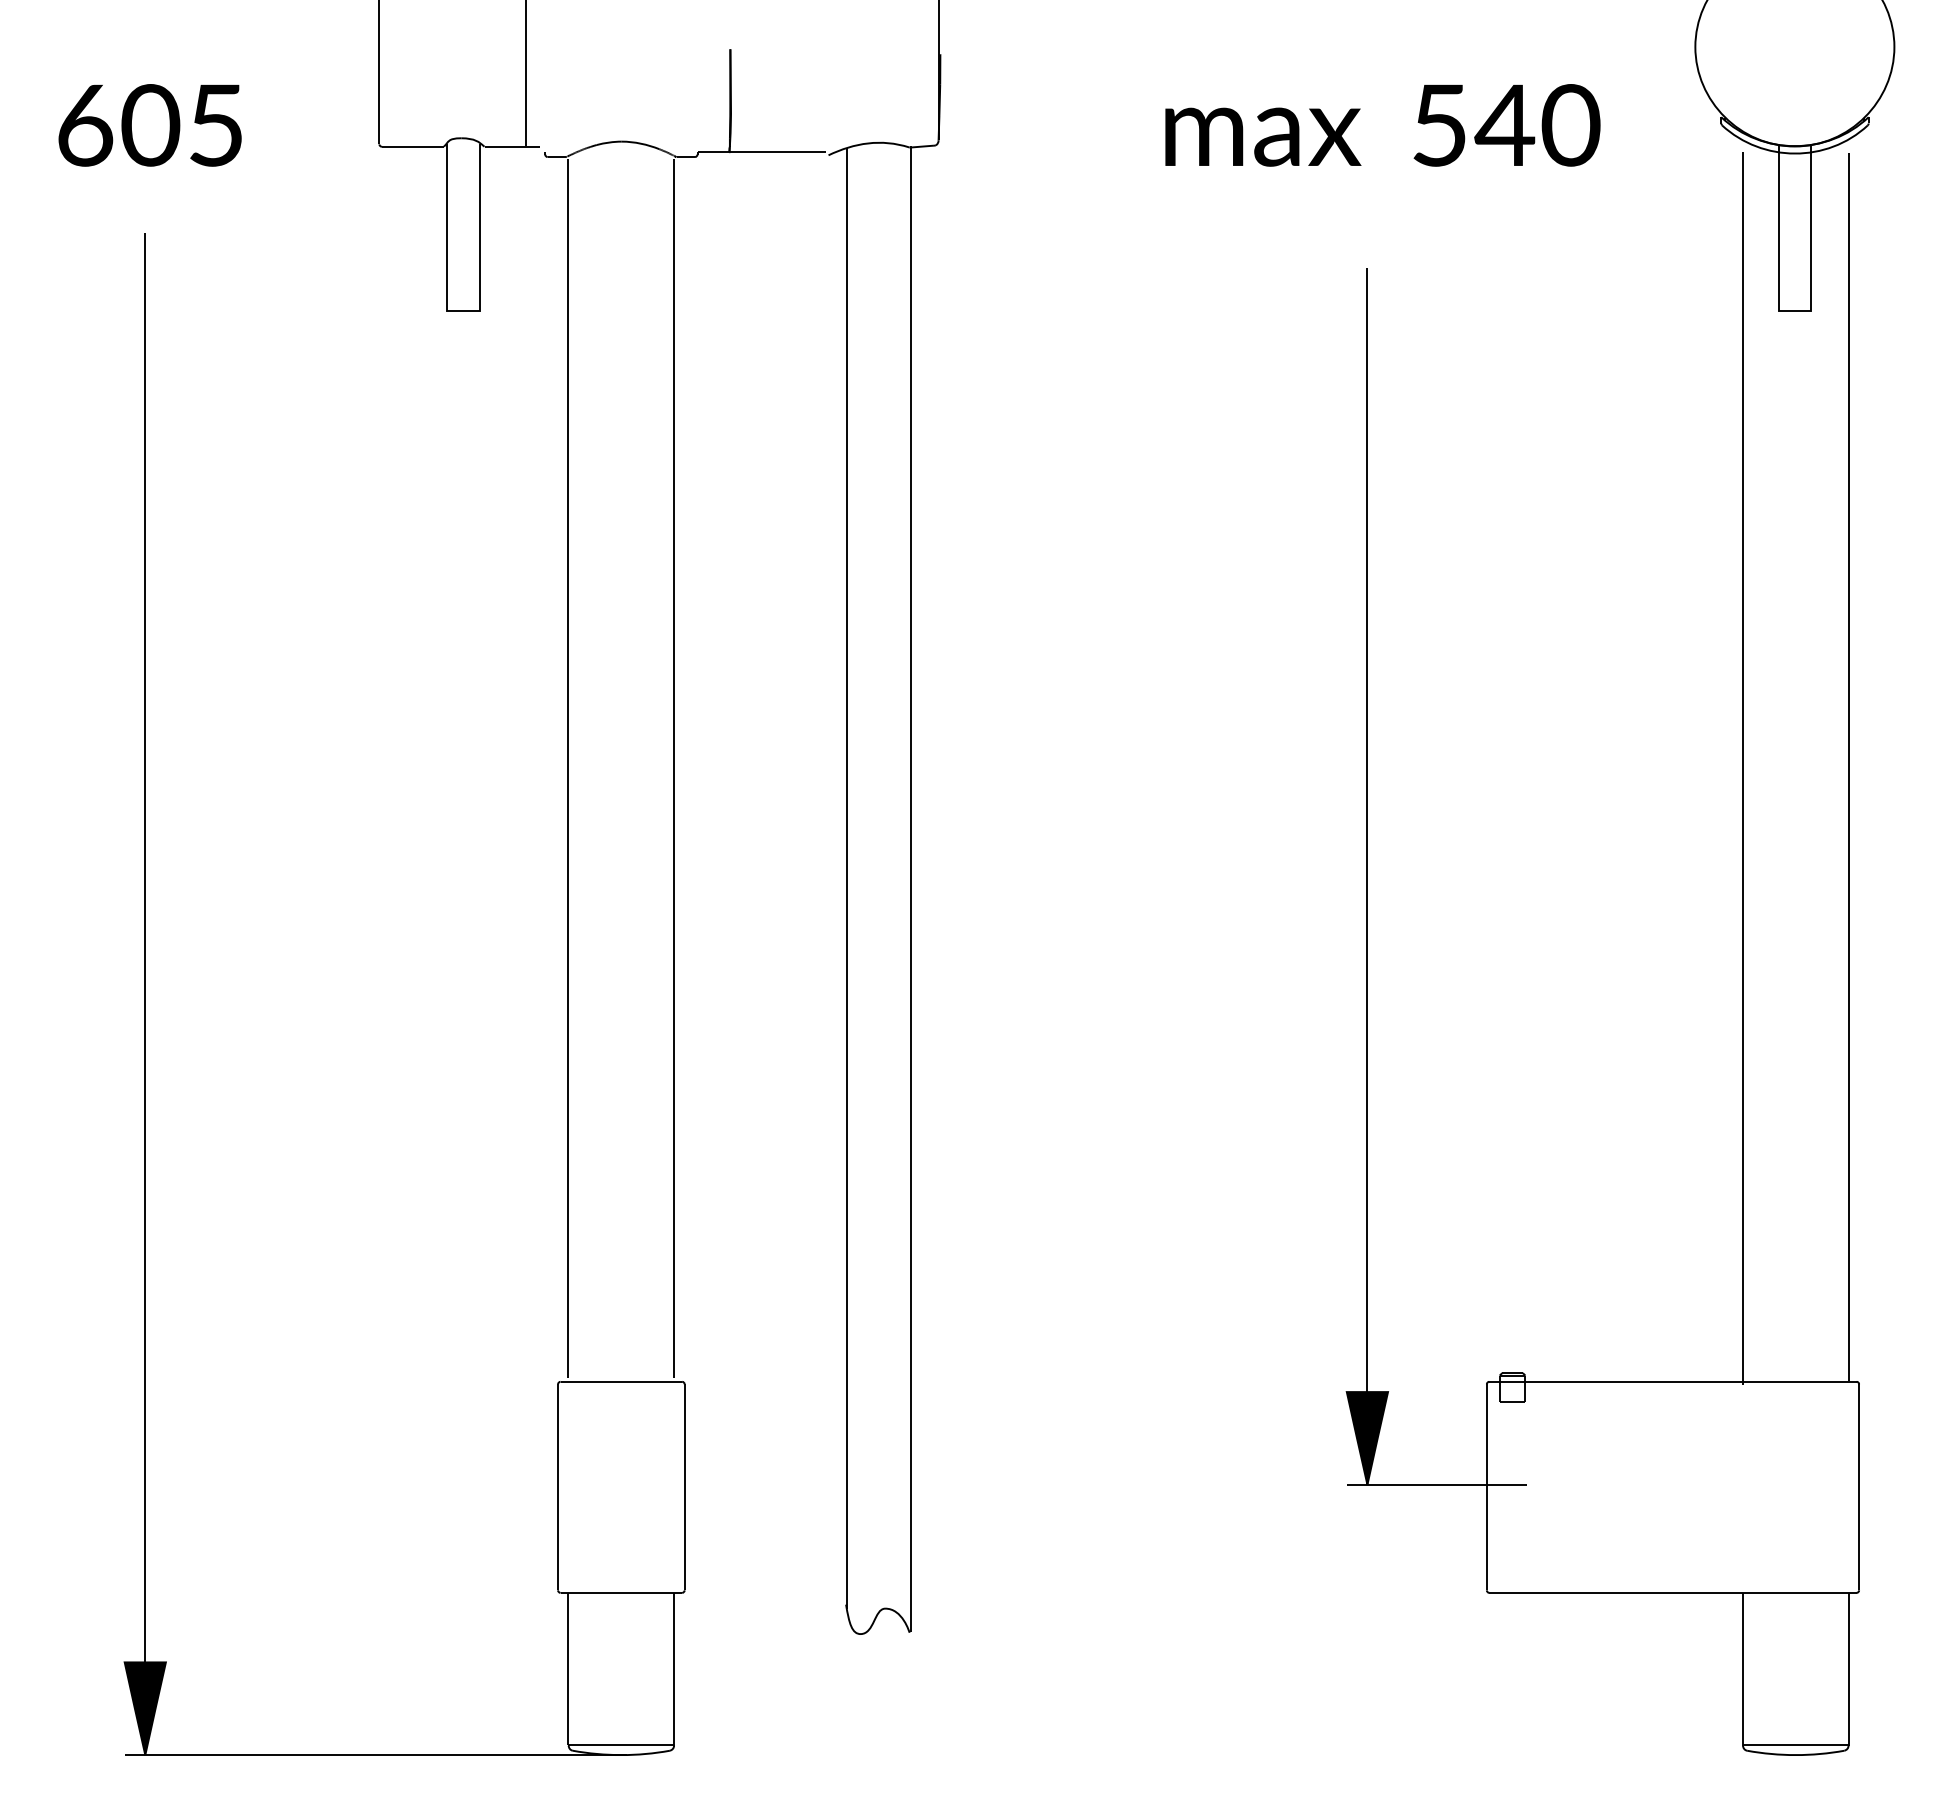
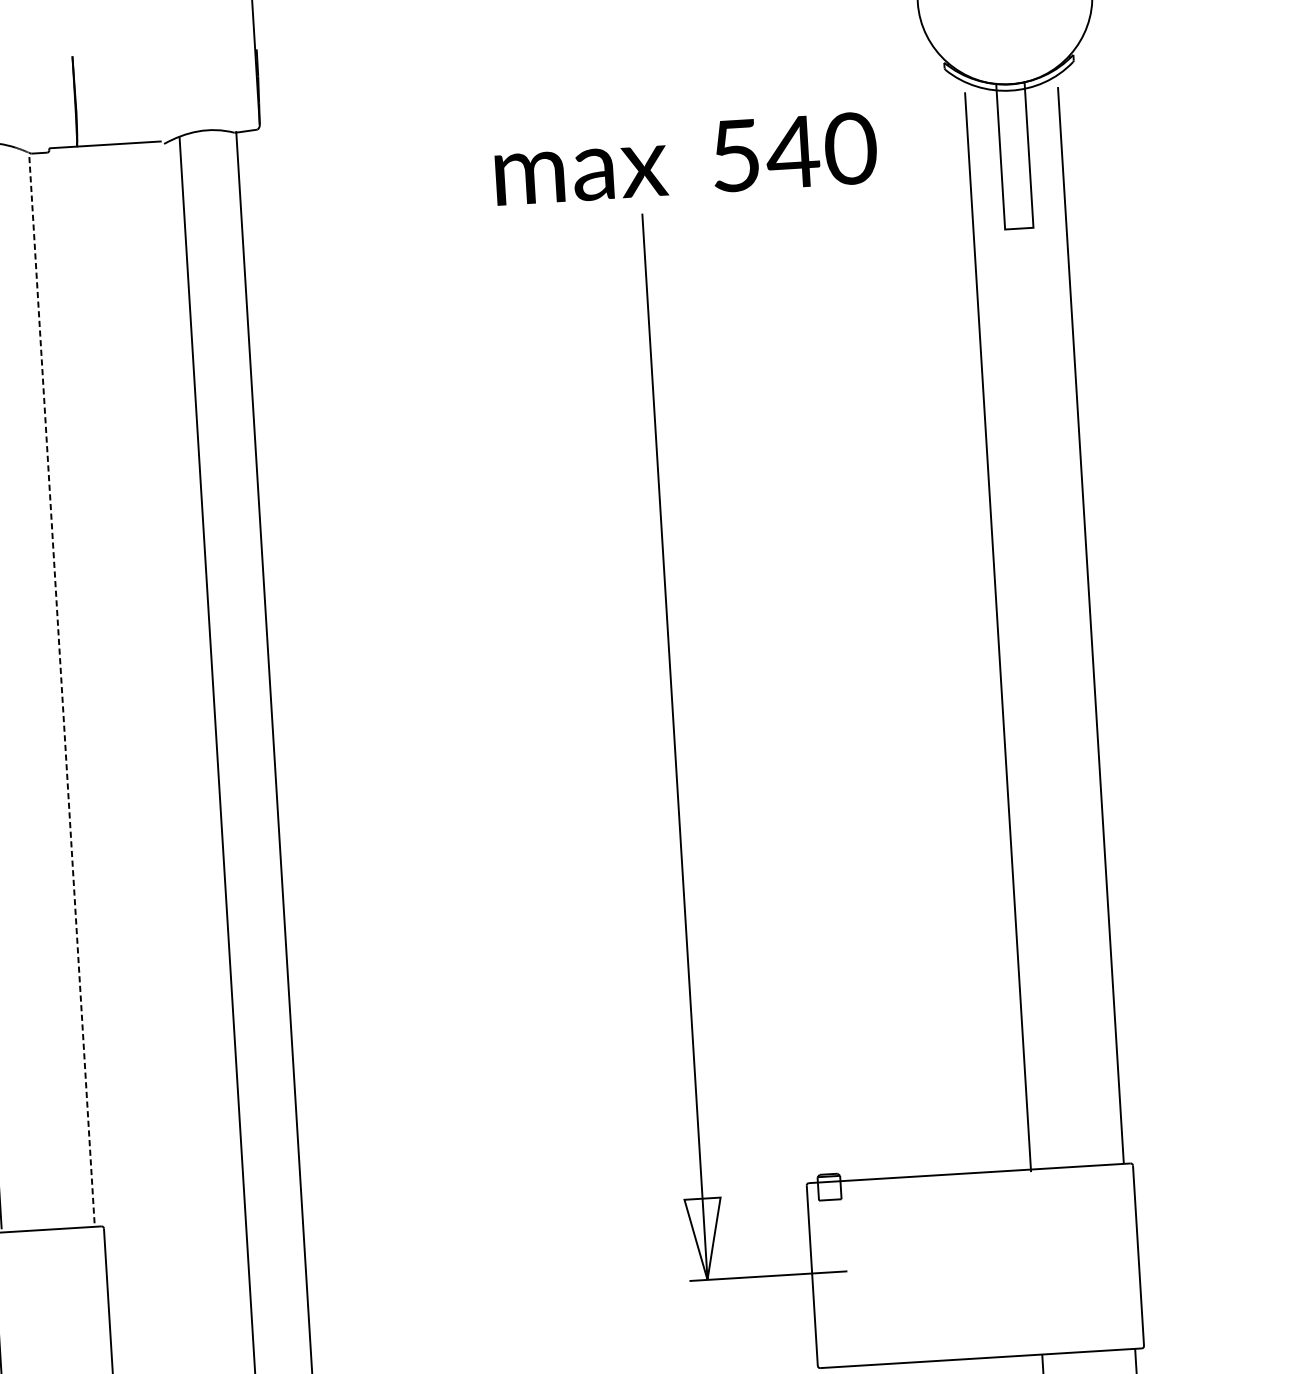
text: (1382, 125) -> (685, 158), moved
line: (674, 768) -> (62, 689), solid -> dashed
fill: (1367, 1438) -> (705, 1239), removed

